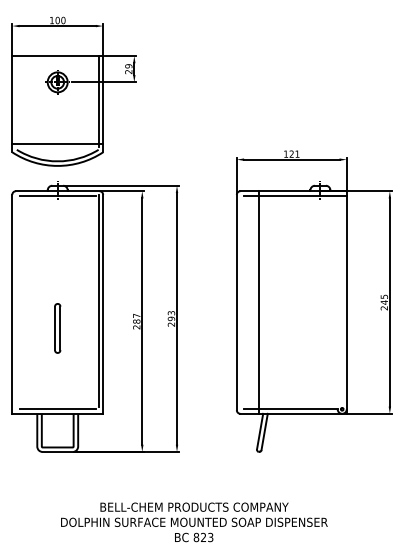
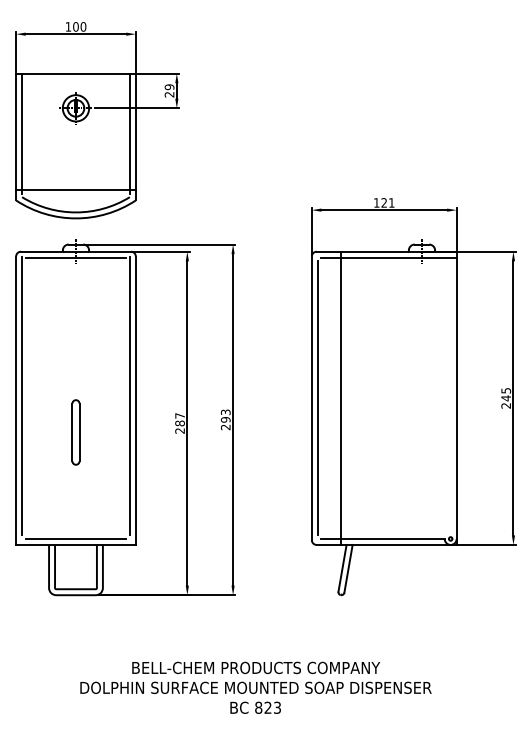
line: (16, 101) -> (21, 133), added
line: (16, 300) -> (21, 395), added
line: (241, 302) -> (318, 398), added

